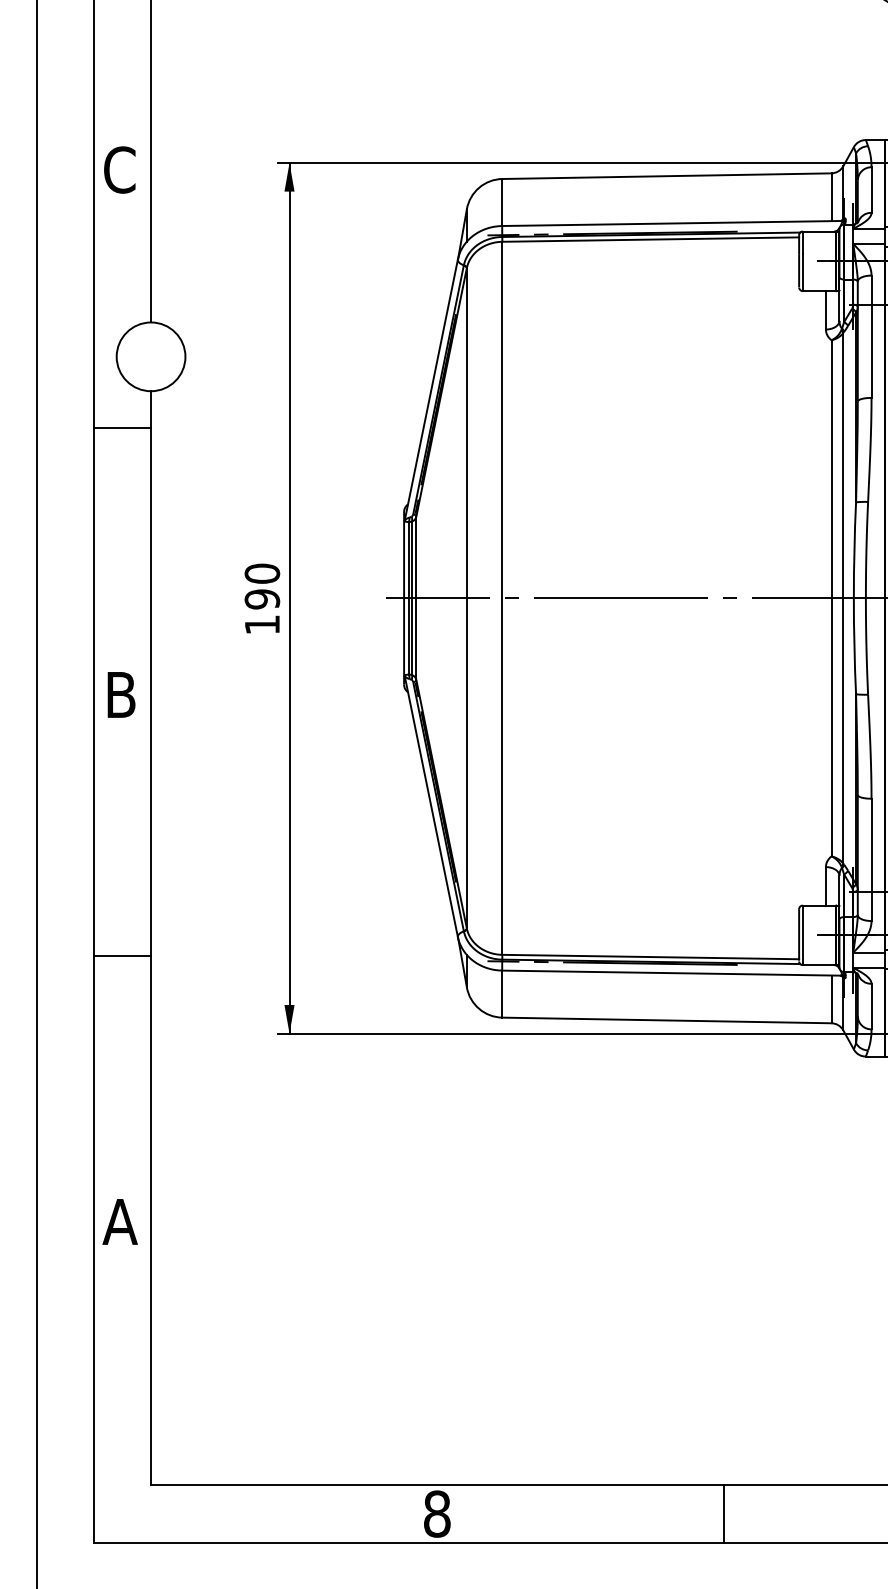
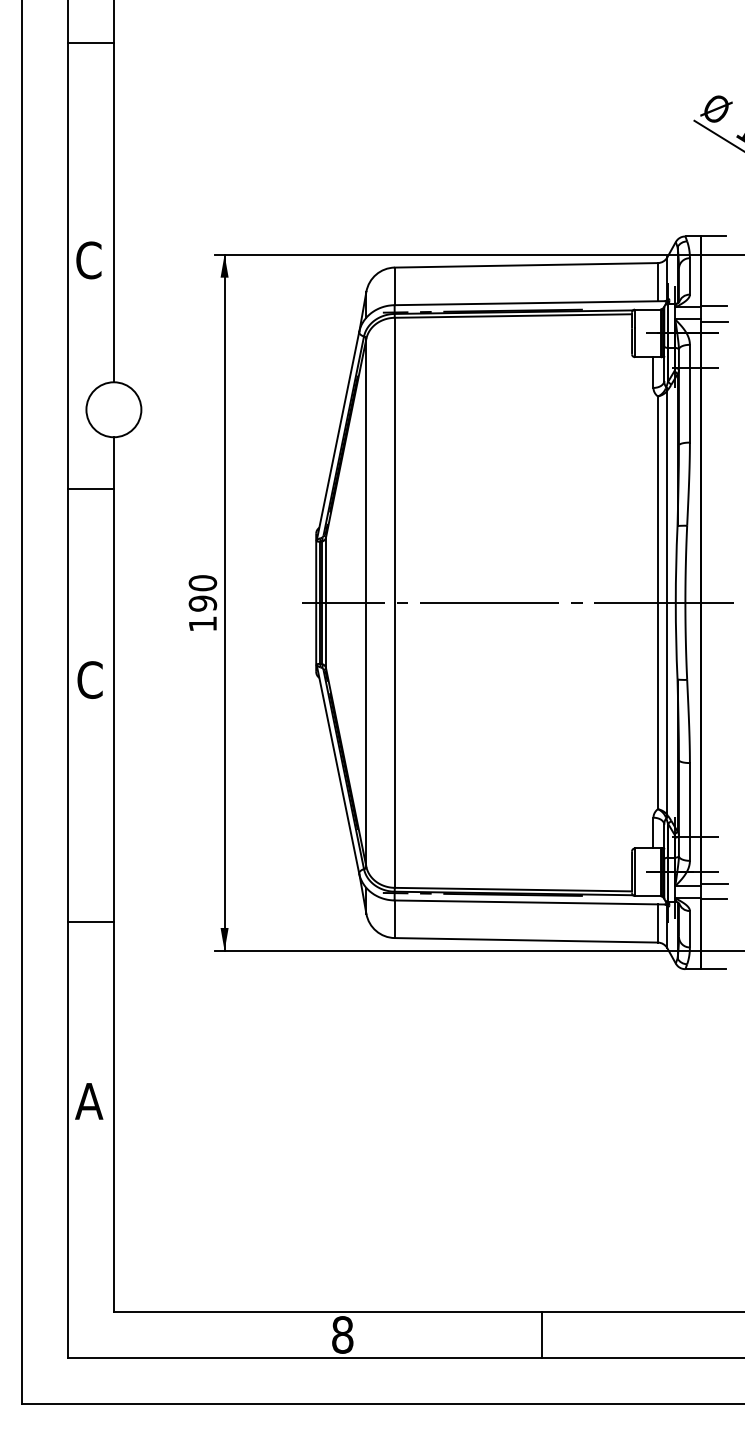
line: (121, 427) -> (90, 489), moved
text: (120, 694) -> (89, 679), B -> C
line: (121, 956) -> (90, 922), moved
line: (723, 1513) -> (541, 1334), moved

